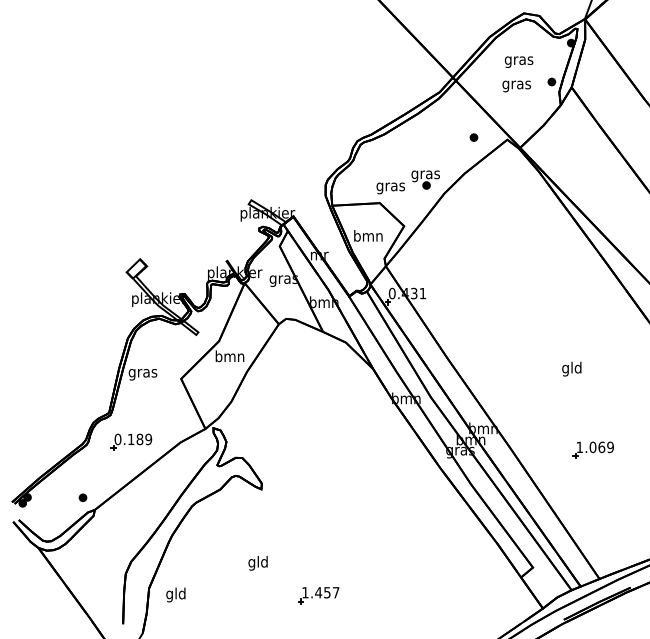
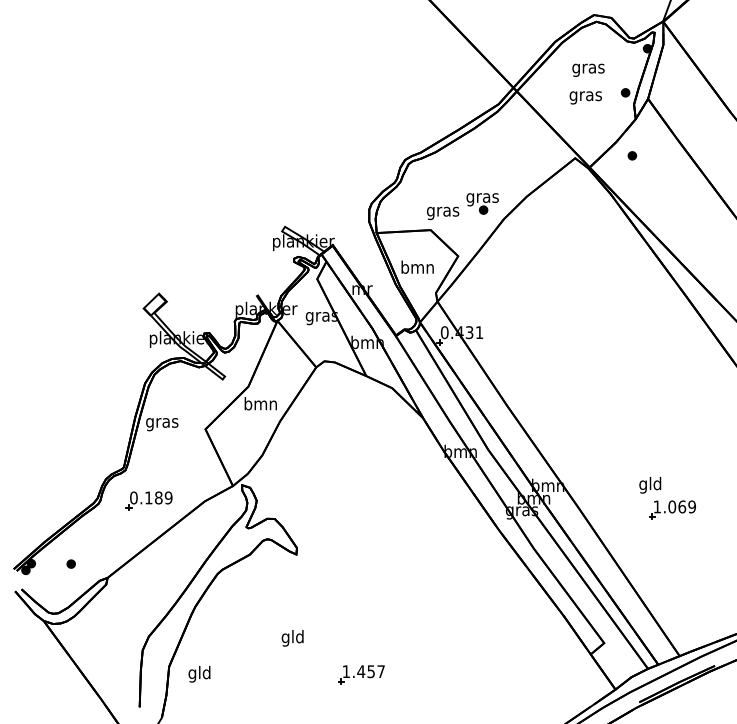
part: (473, 137) -> (631, 155), moved
text: (572, 369) -> (650, 485), moved
part: (82, 497) -> (70, 563), moved

